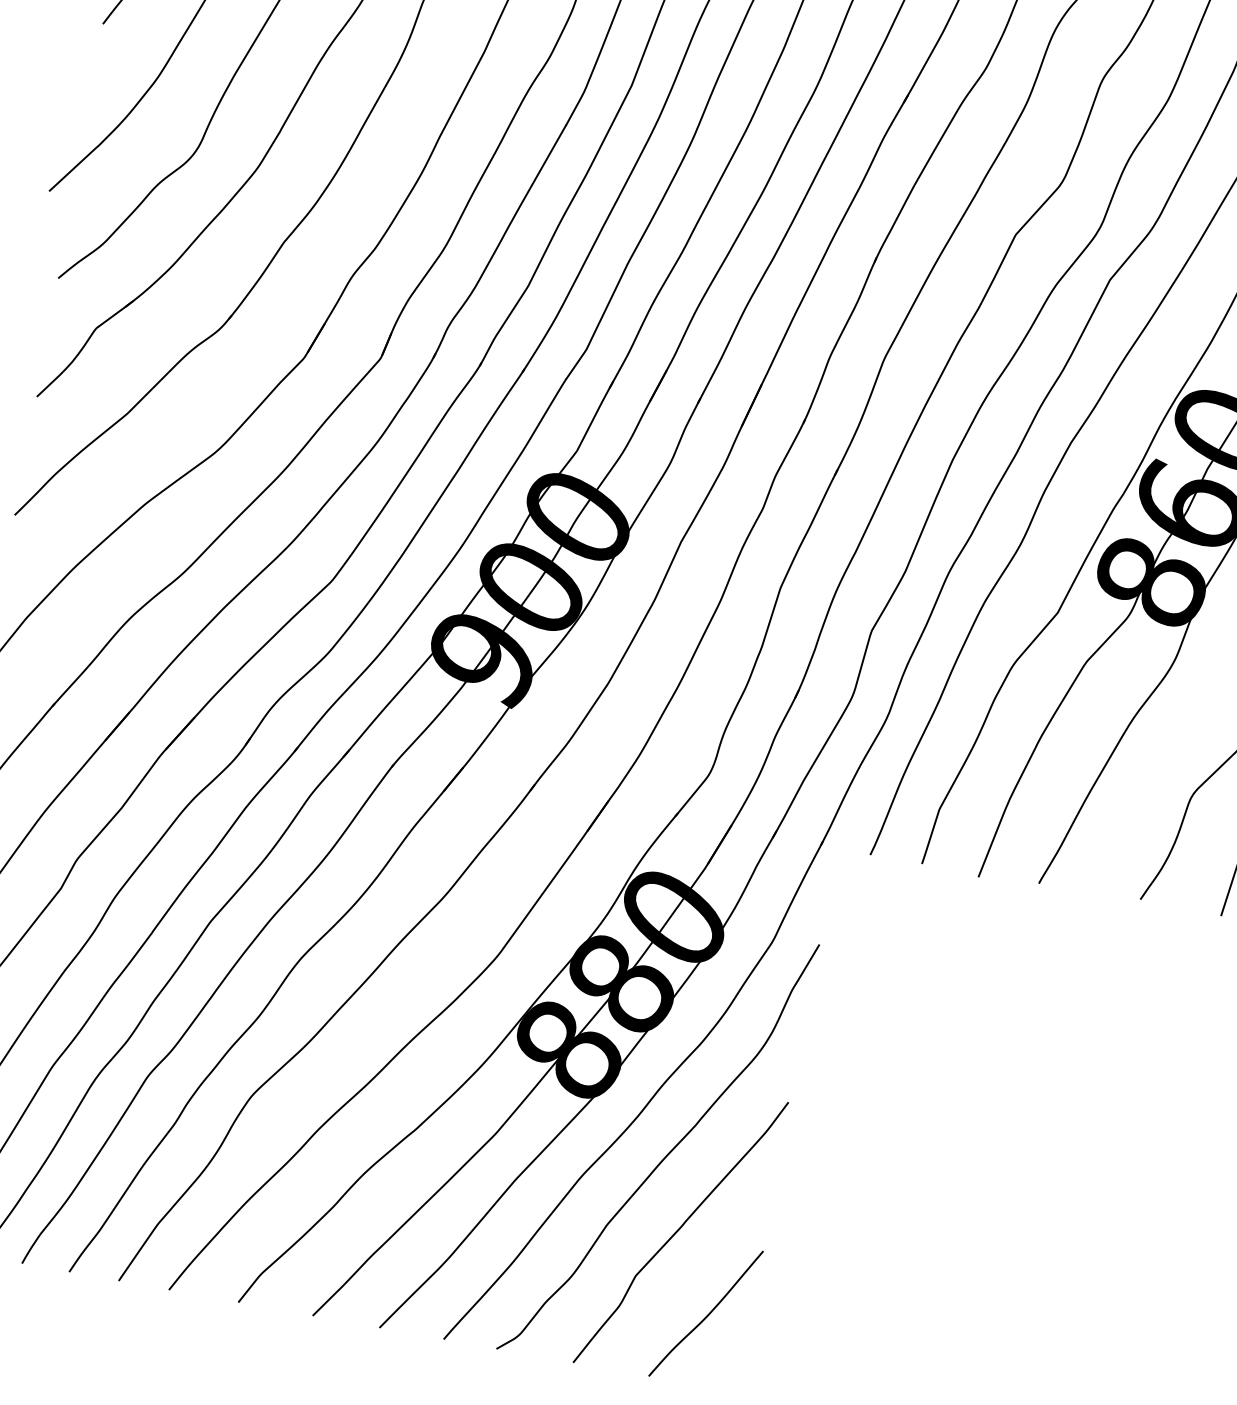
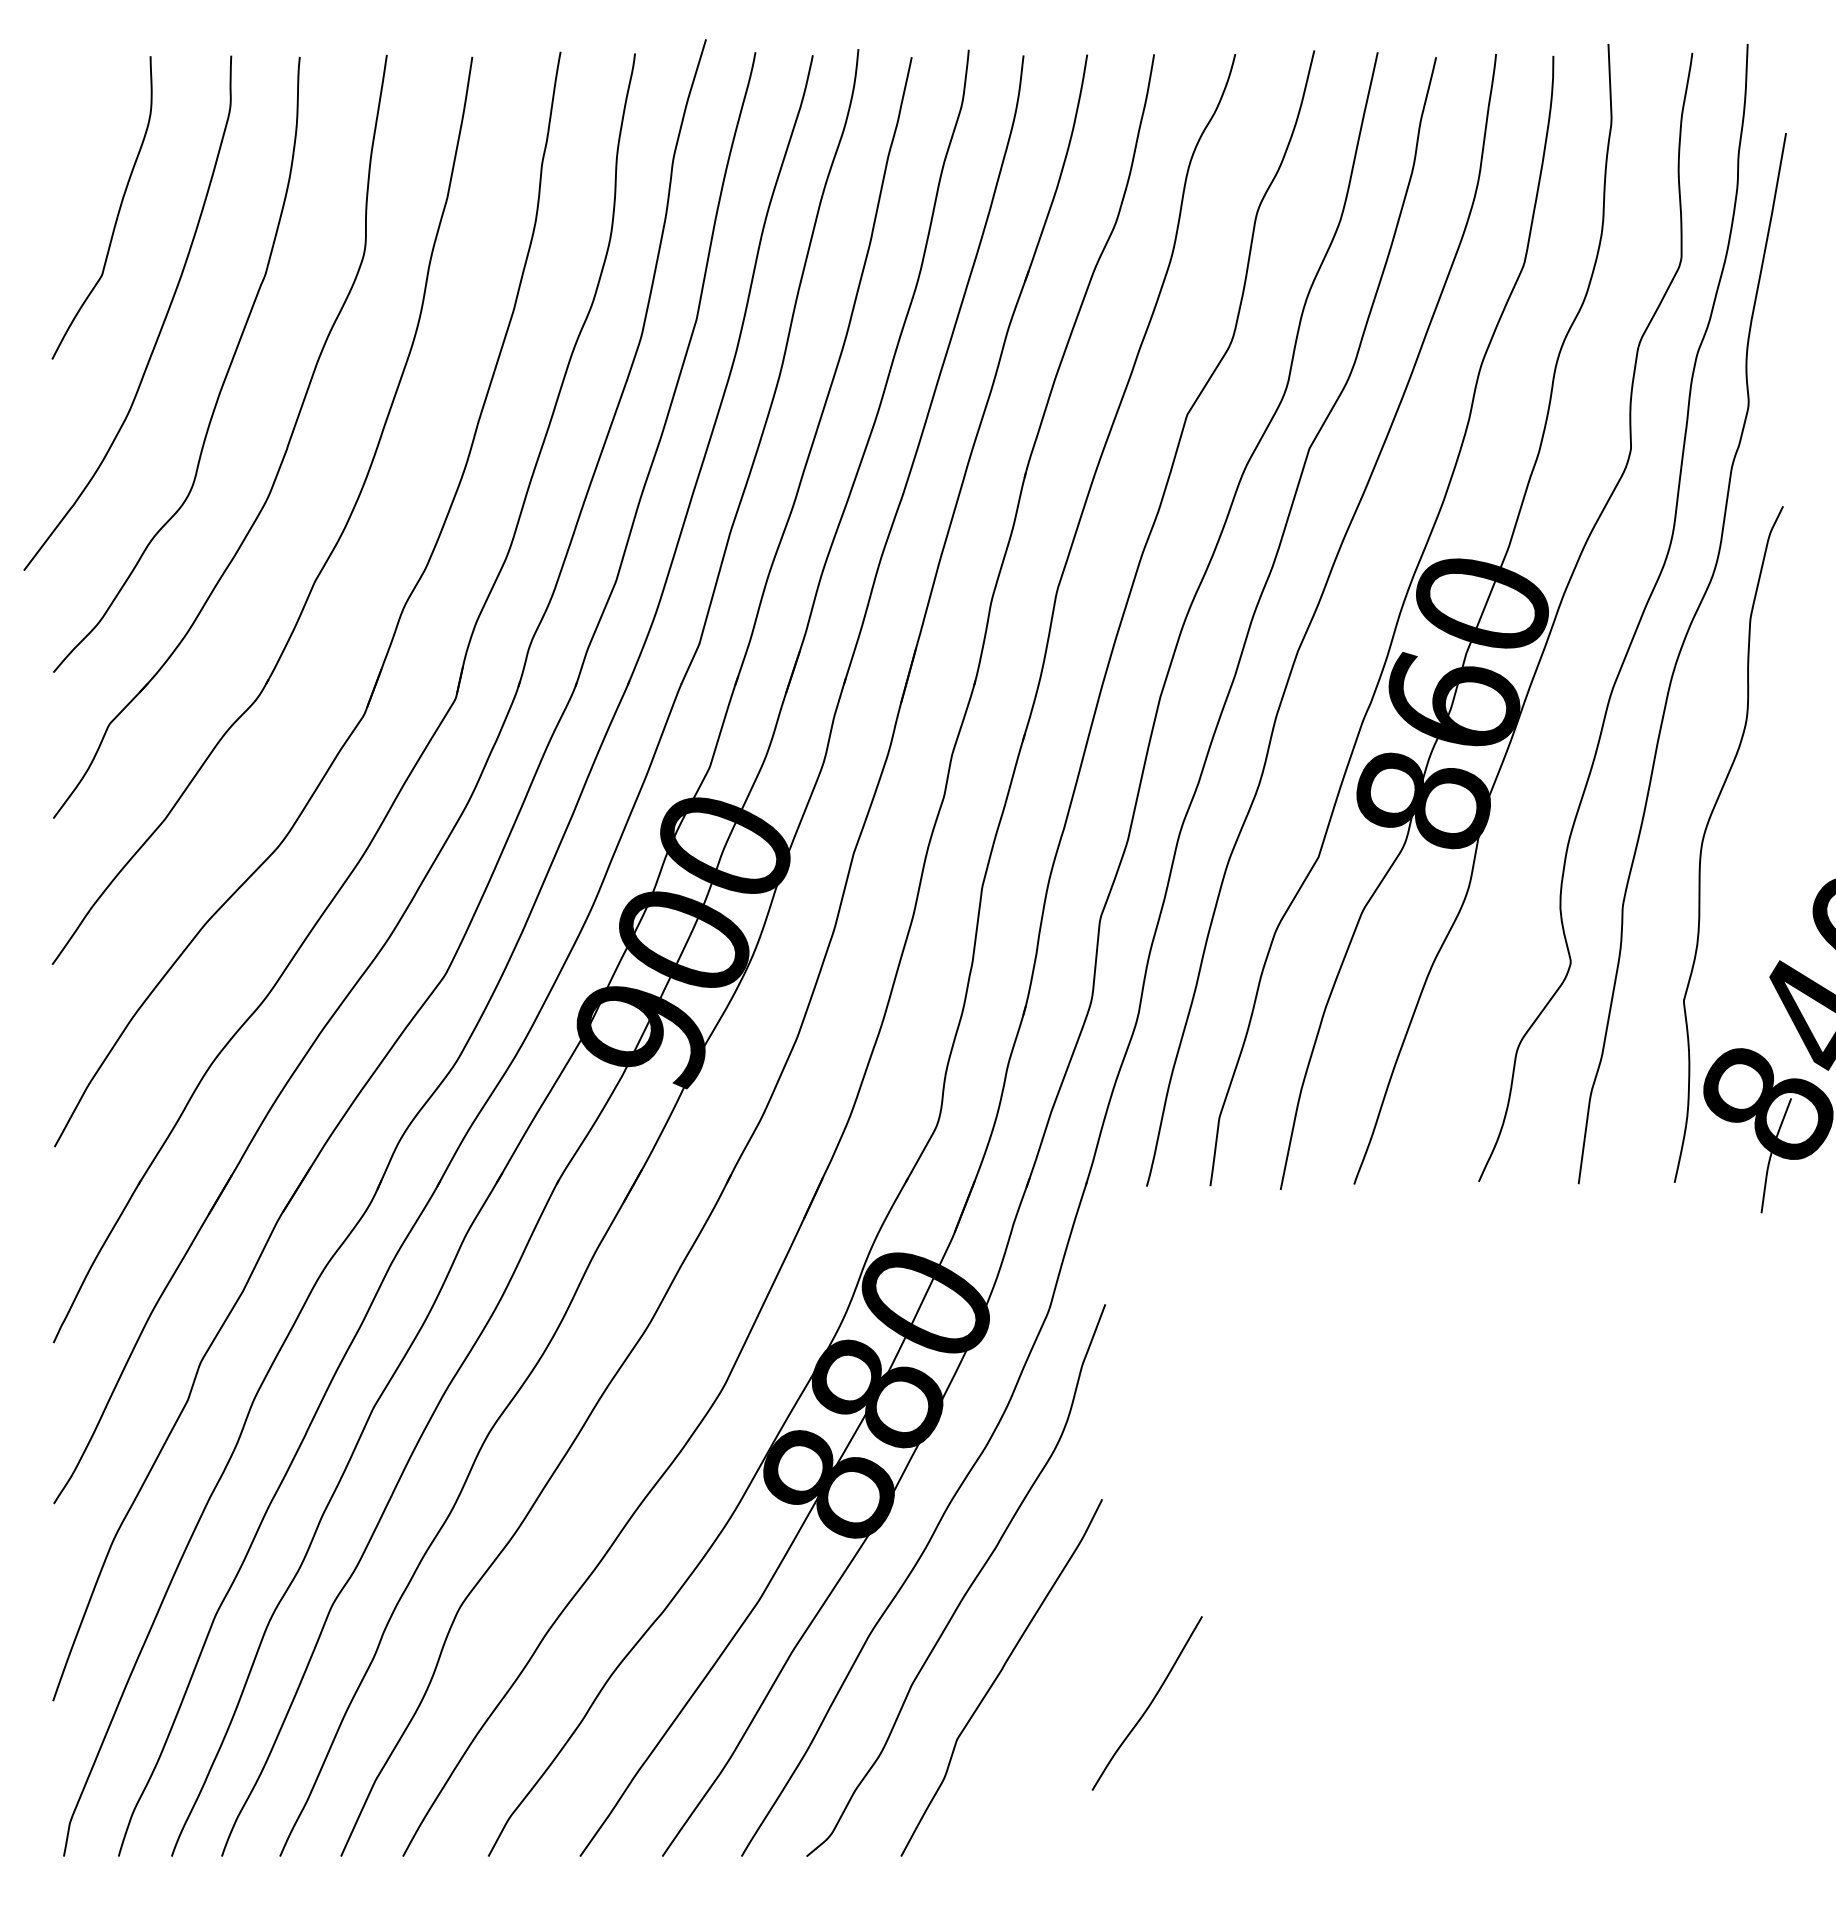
curve: (706, 1315) -> (1148, 1705), moved

